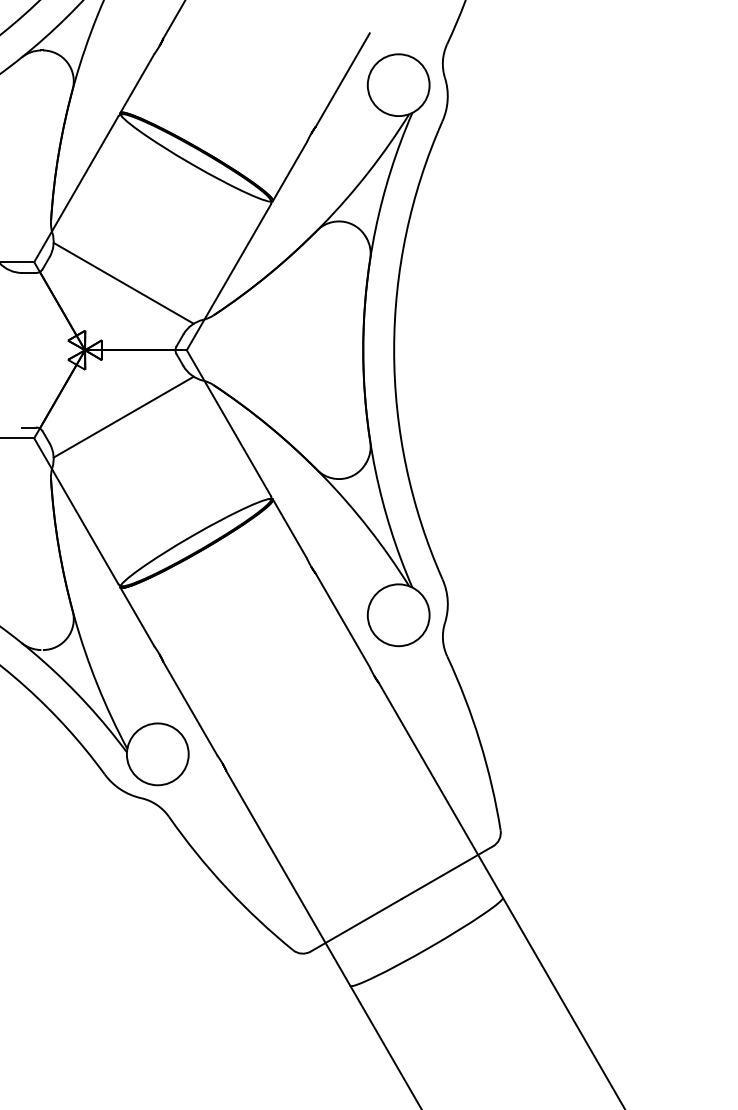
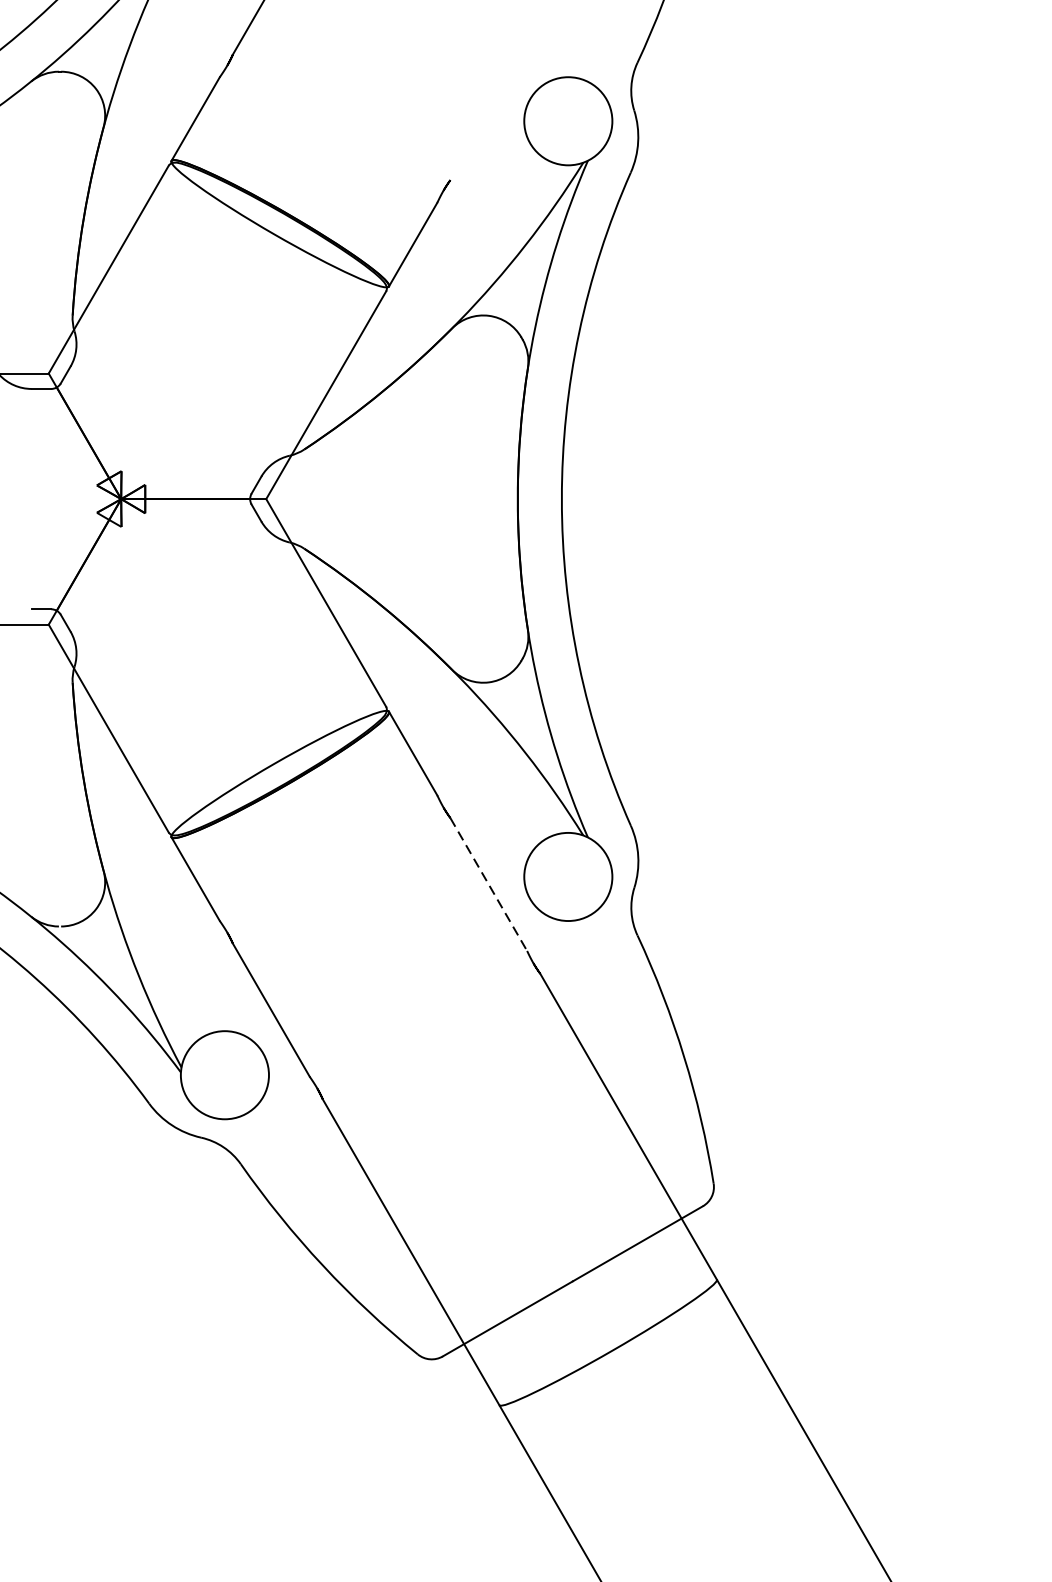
line: (342, 79) -> (488, 113), removed
line: (123, 282) -> (176, 402), removed
line: (123, 416) -> (176, 593), removed
line: (342, 620) -> (488, 884), solid -> dashed

